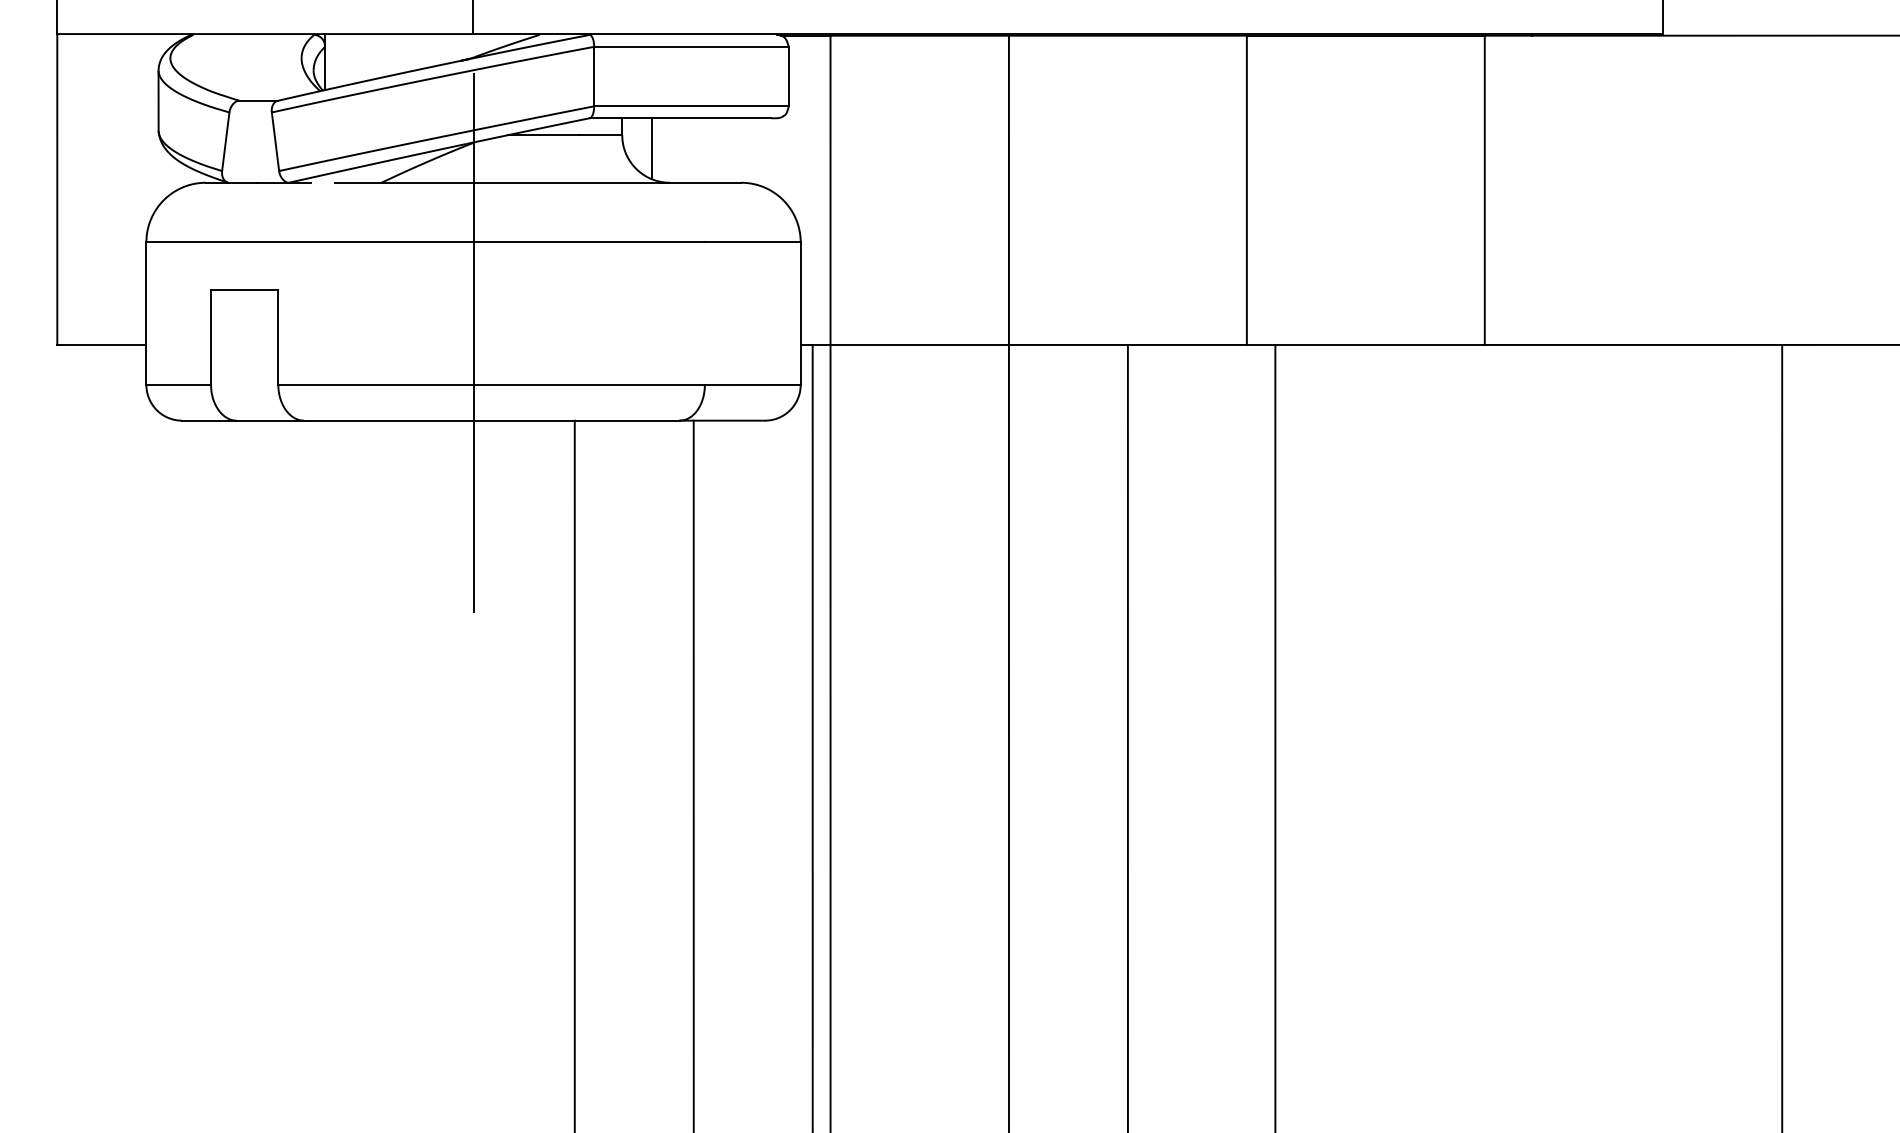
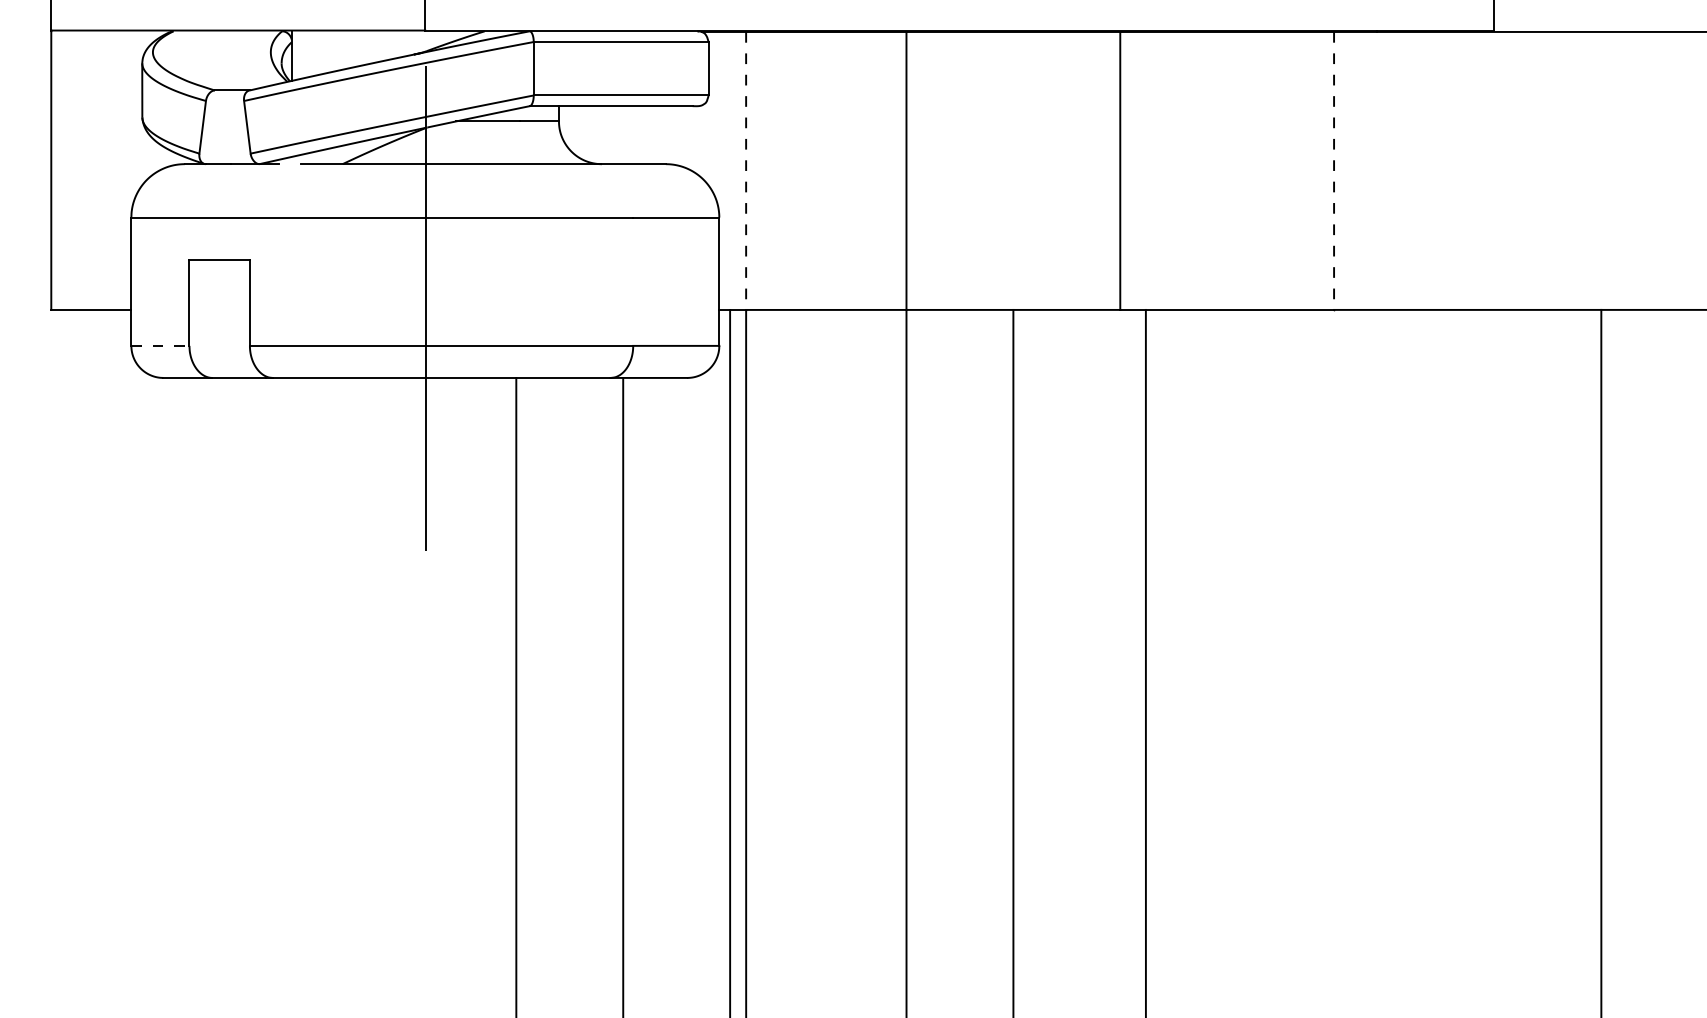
line: (651, 148) -> (585, 133), removed
line: (830, 189) -> (746, 170), solid -> dashed
line: (1485, 189) -> (1334, 170), solid -> dashed
line: (178, 384) -> (160, 345), solid -> dashed

